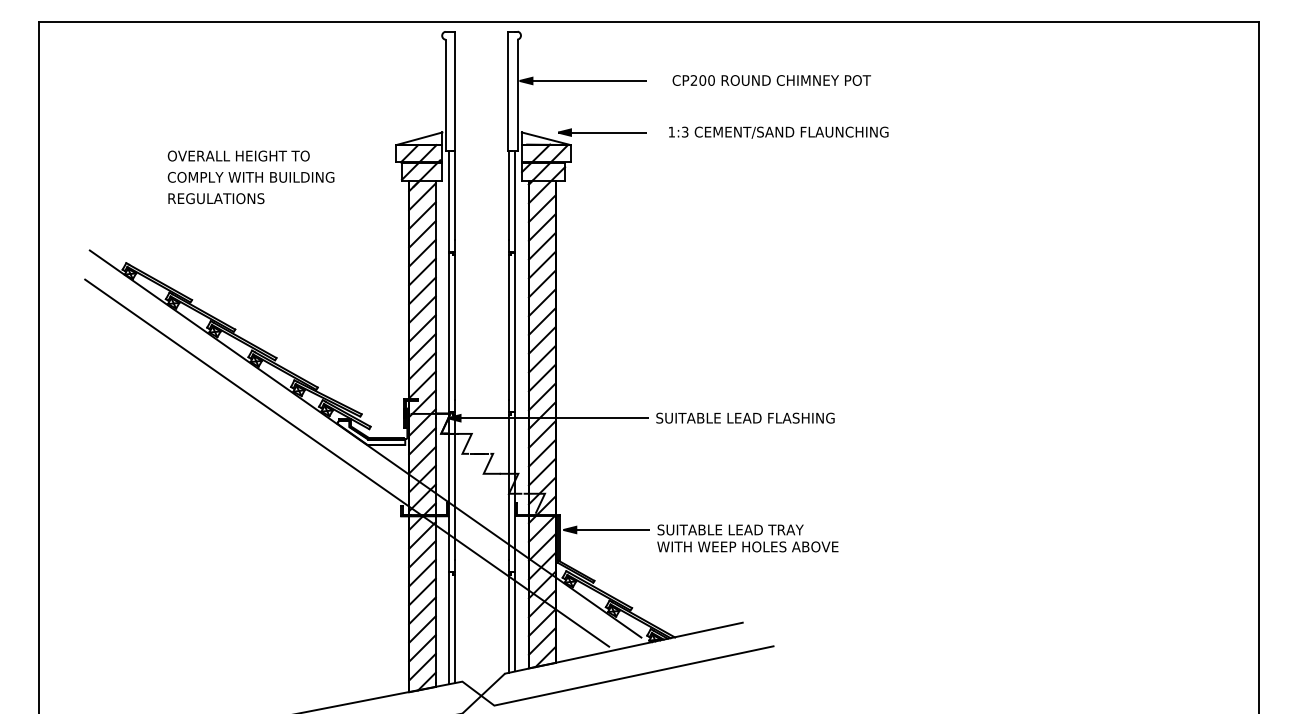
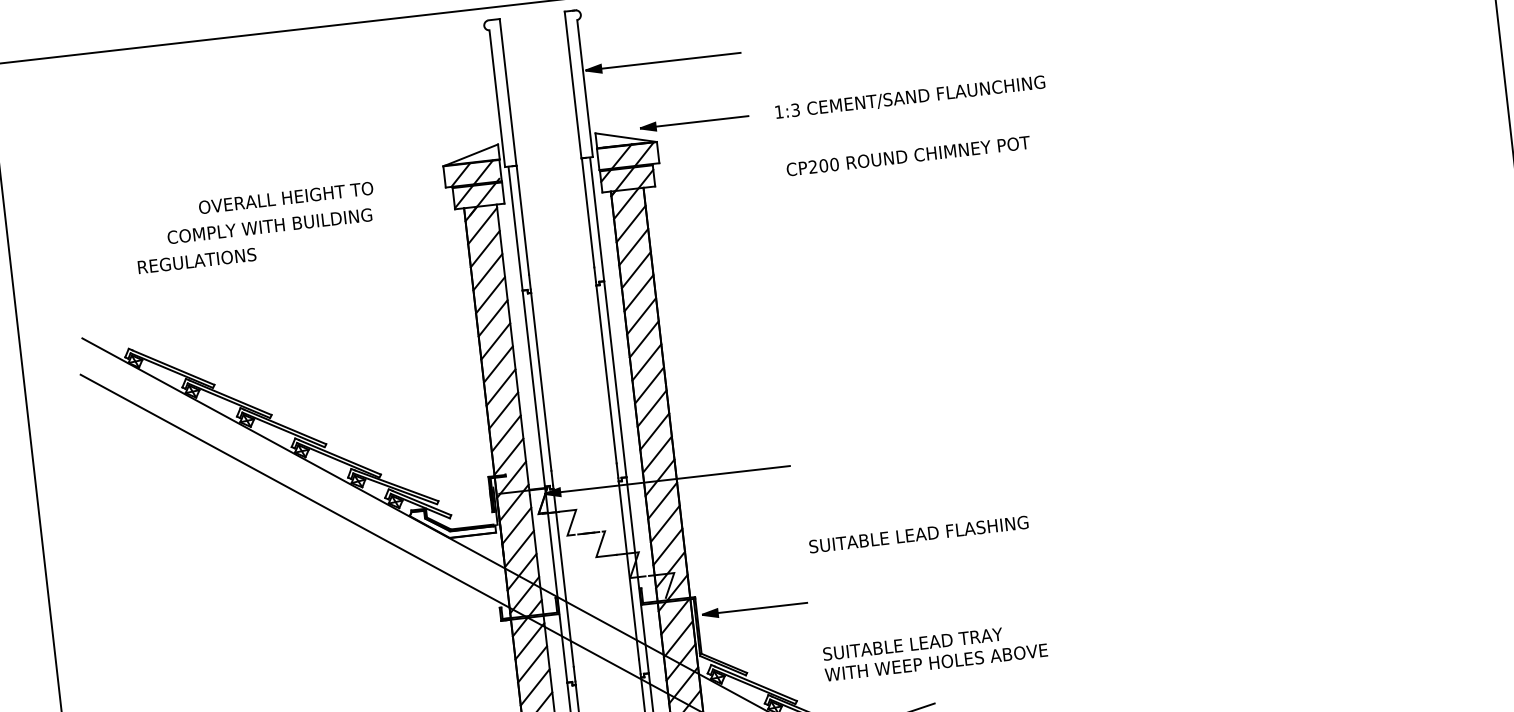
text: (771, 80) -> (908, 156), moved
text: (238, 155) -> (285, 197), moved
text: (216, 198) -> (197, 260), moved
text: (745, 417) -> (918, 533), moved
text: (747, 538) -> (934, 652), moved

